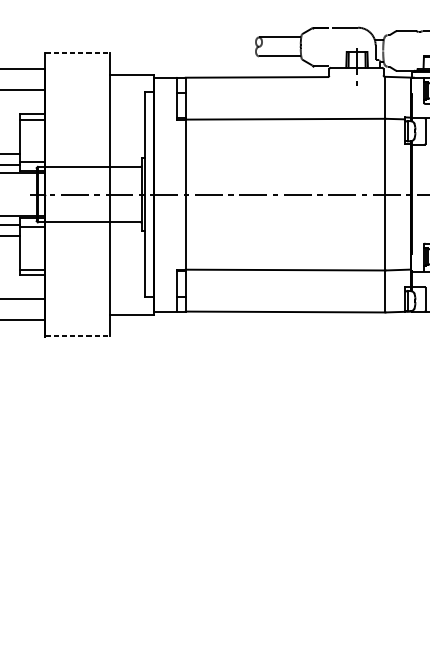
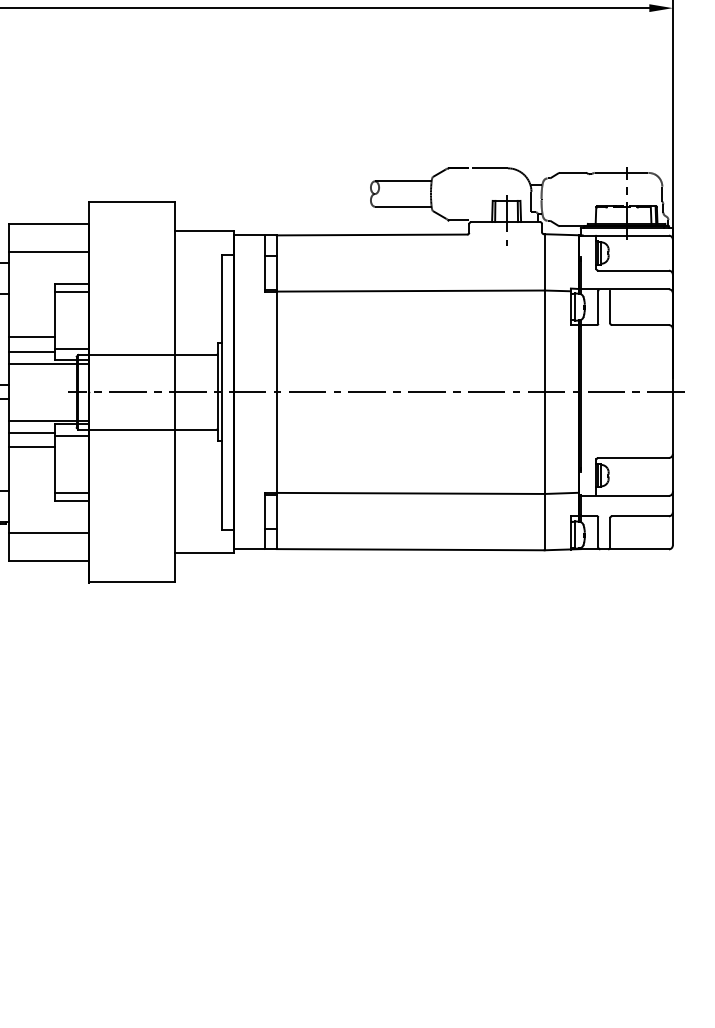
line: (78, 52) -> (132, 201), dashed -> solid
line: (78, 336) -> (132, 582), dashed -> solid

